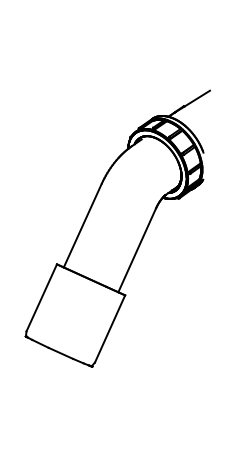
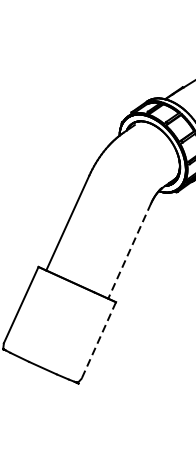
line: (137, 250) -> (130, 251), solid -> dashed
line: (110, 329) -> (99, 341), solid -> dashed

